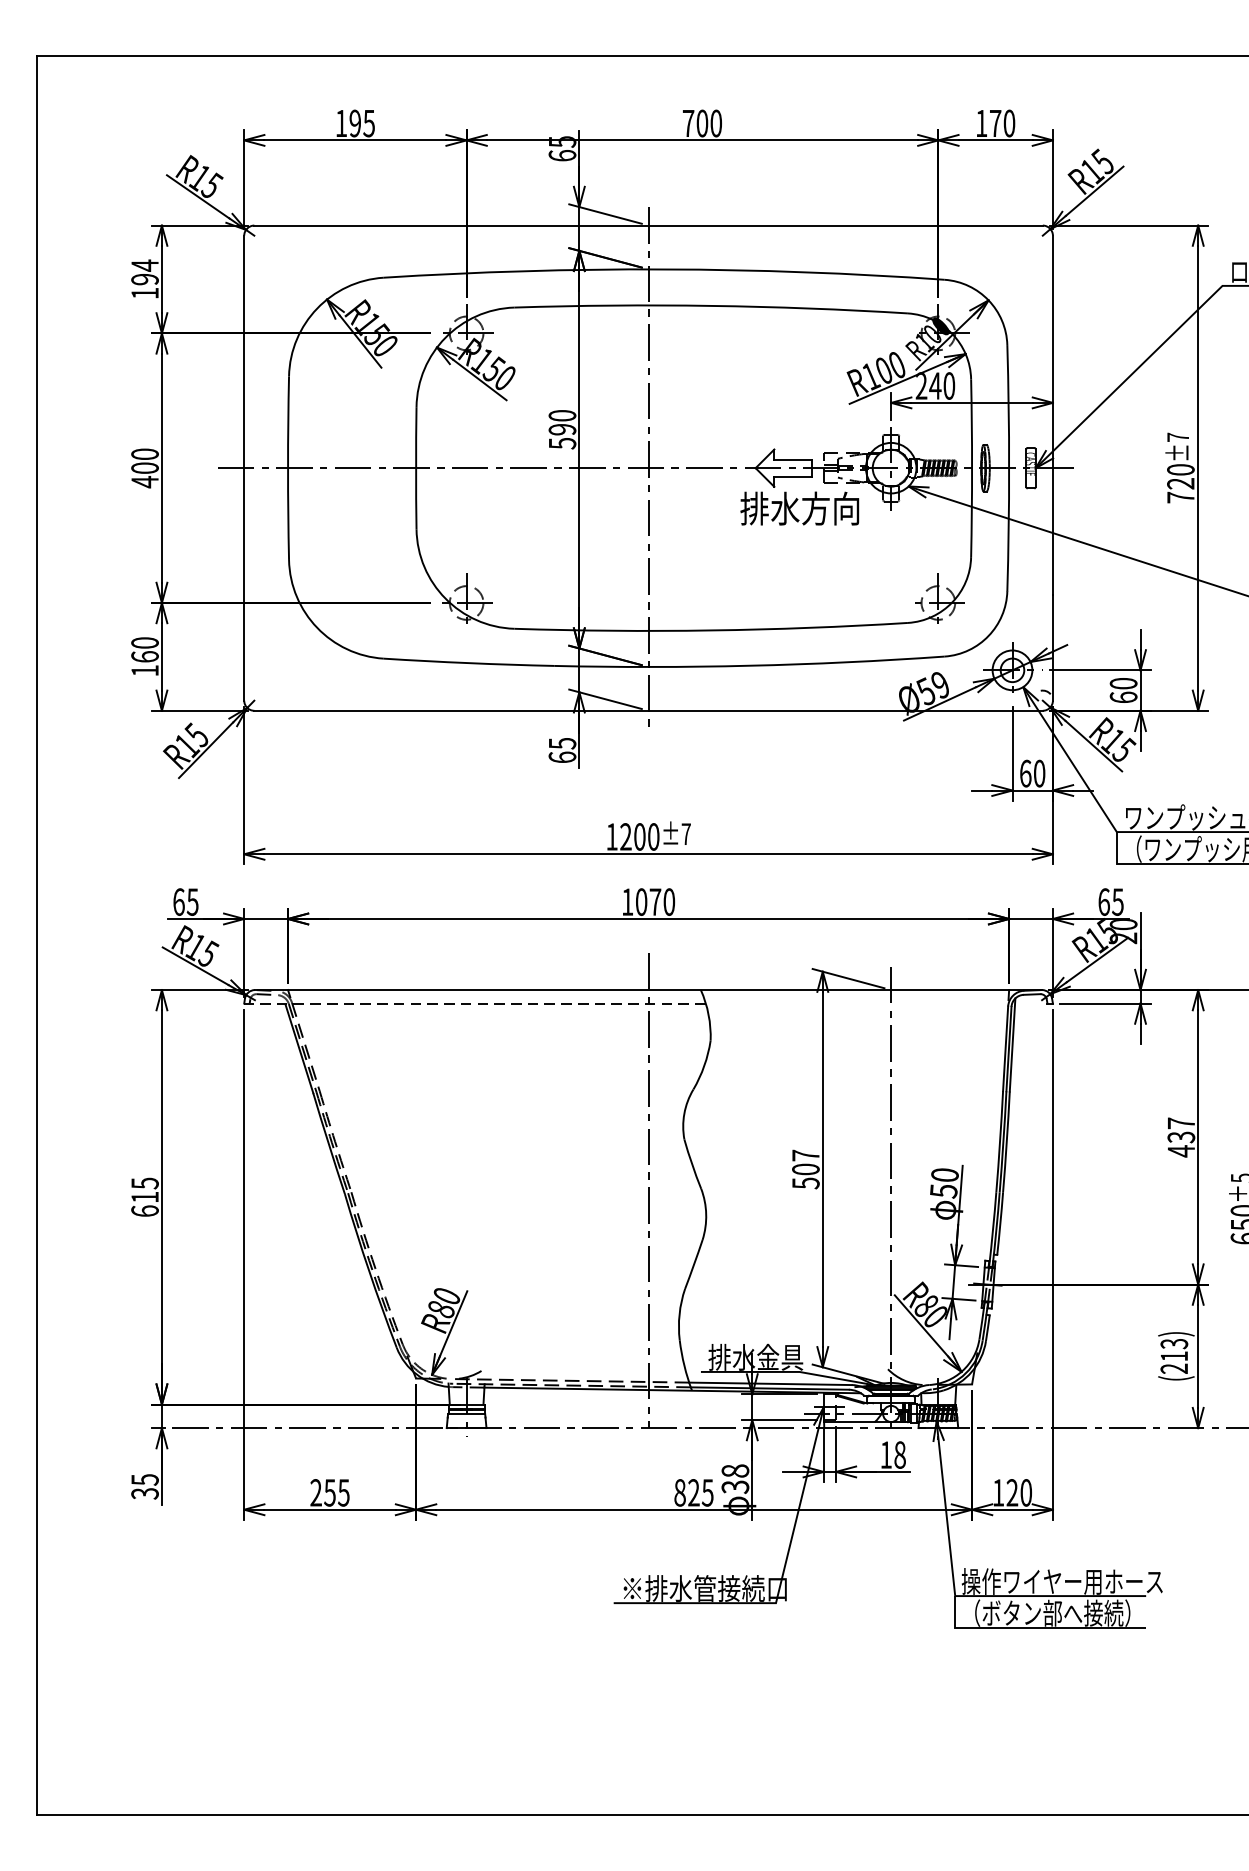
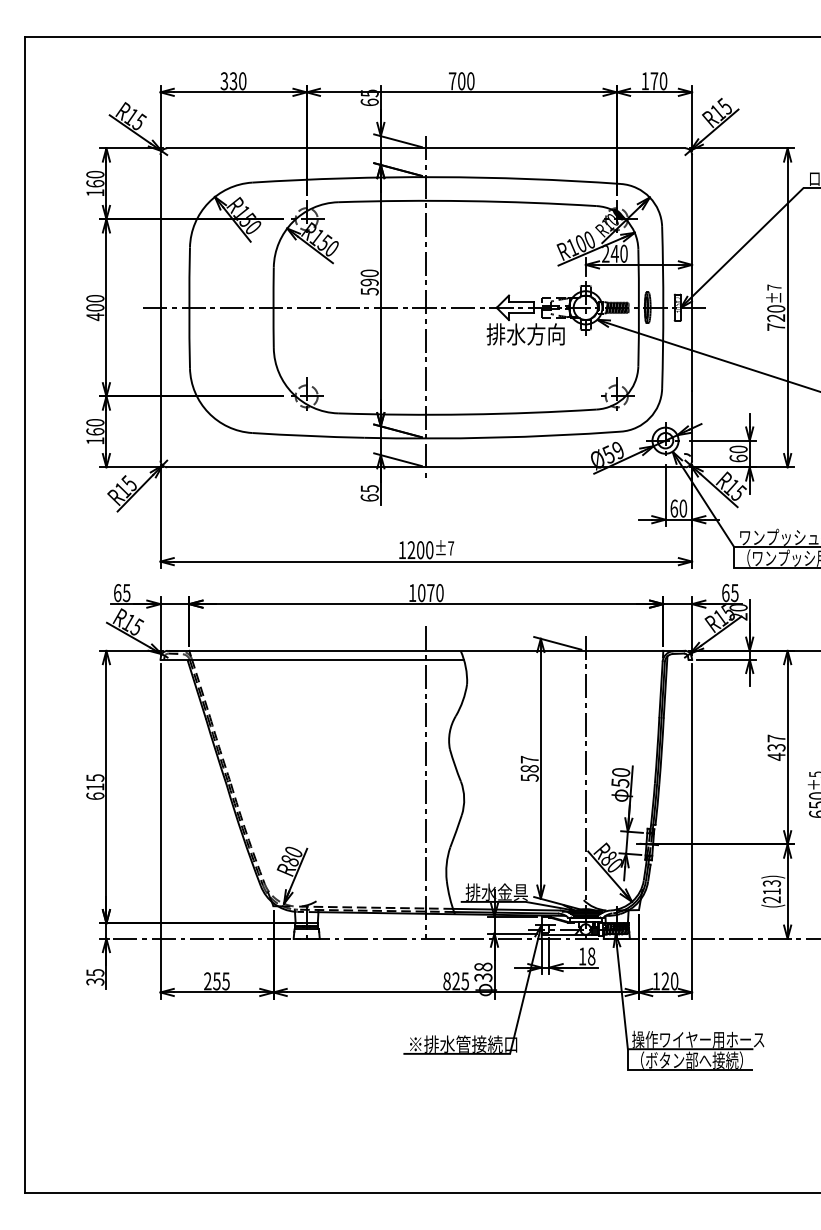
text: (355, 123) -> (233, 81), 195 -> 330
text: (145, 271) -> (95, 178), 194 -> 160
line: (475, 1003) -> (312, 659), dashed -> solid
text: (805, 1169) -> (529, 768), 507 -> 587

